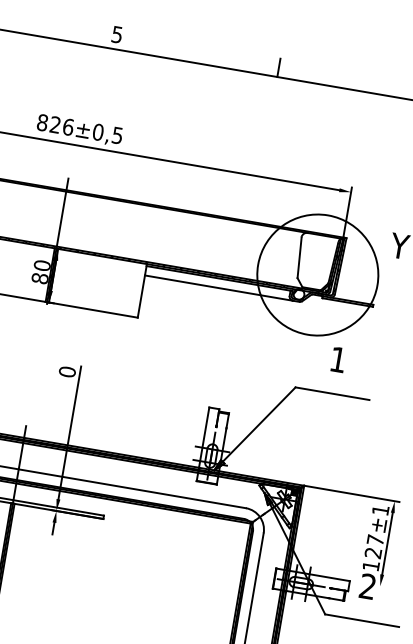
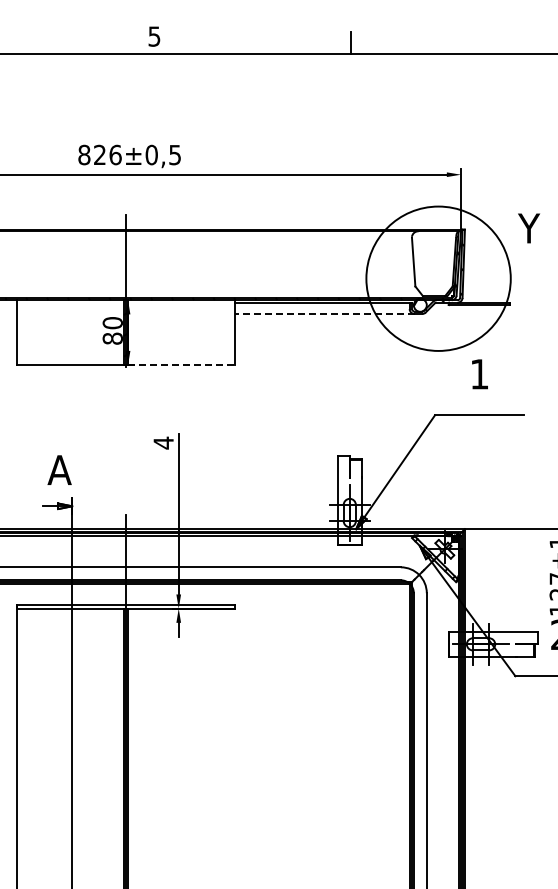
line: (219, 287) -> (325, 313), solid -> dashed
line: (93, 310) -> (181, 365), solid -> dashed
text: (67, 371) -> (163, 442), 0 -> 4

